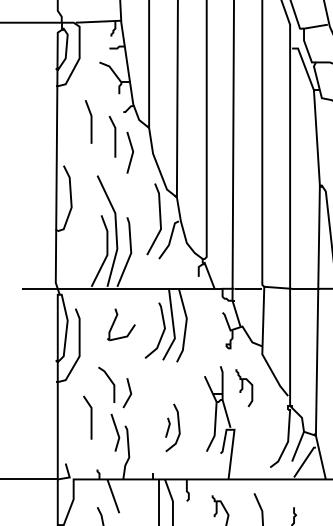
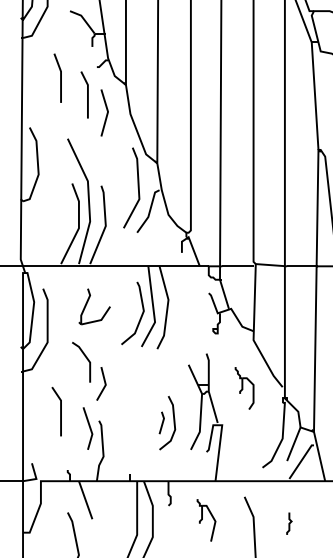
line: (109, 380) -> (84, 357), moved
part: (244, 387) -> (244, 387), moved
part: (172, 427) -> (166, 422), moved

